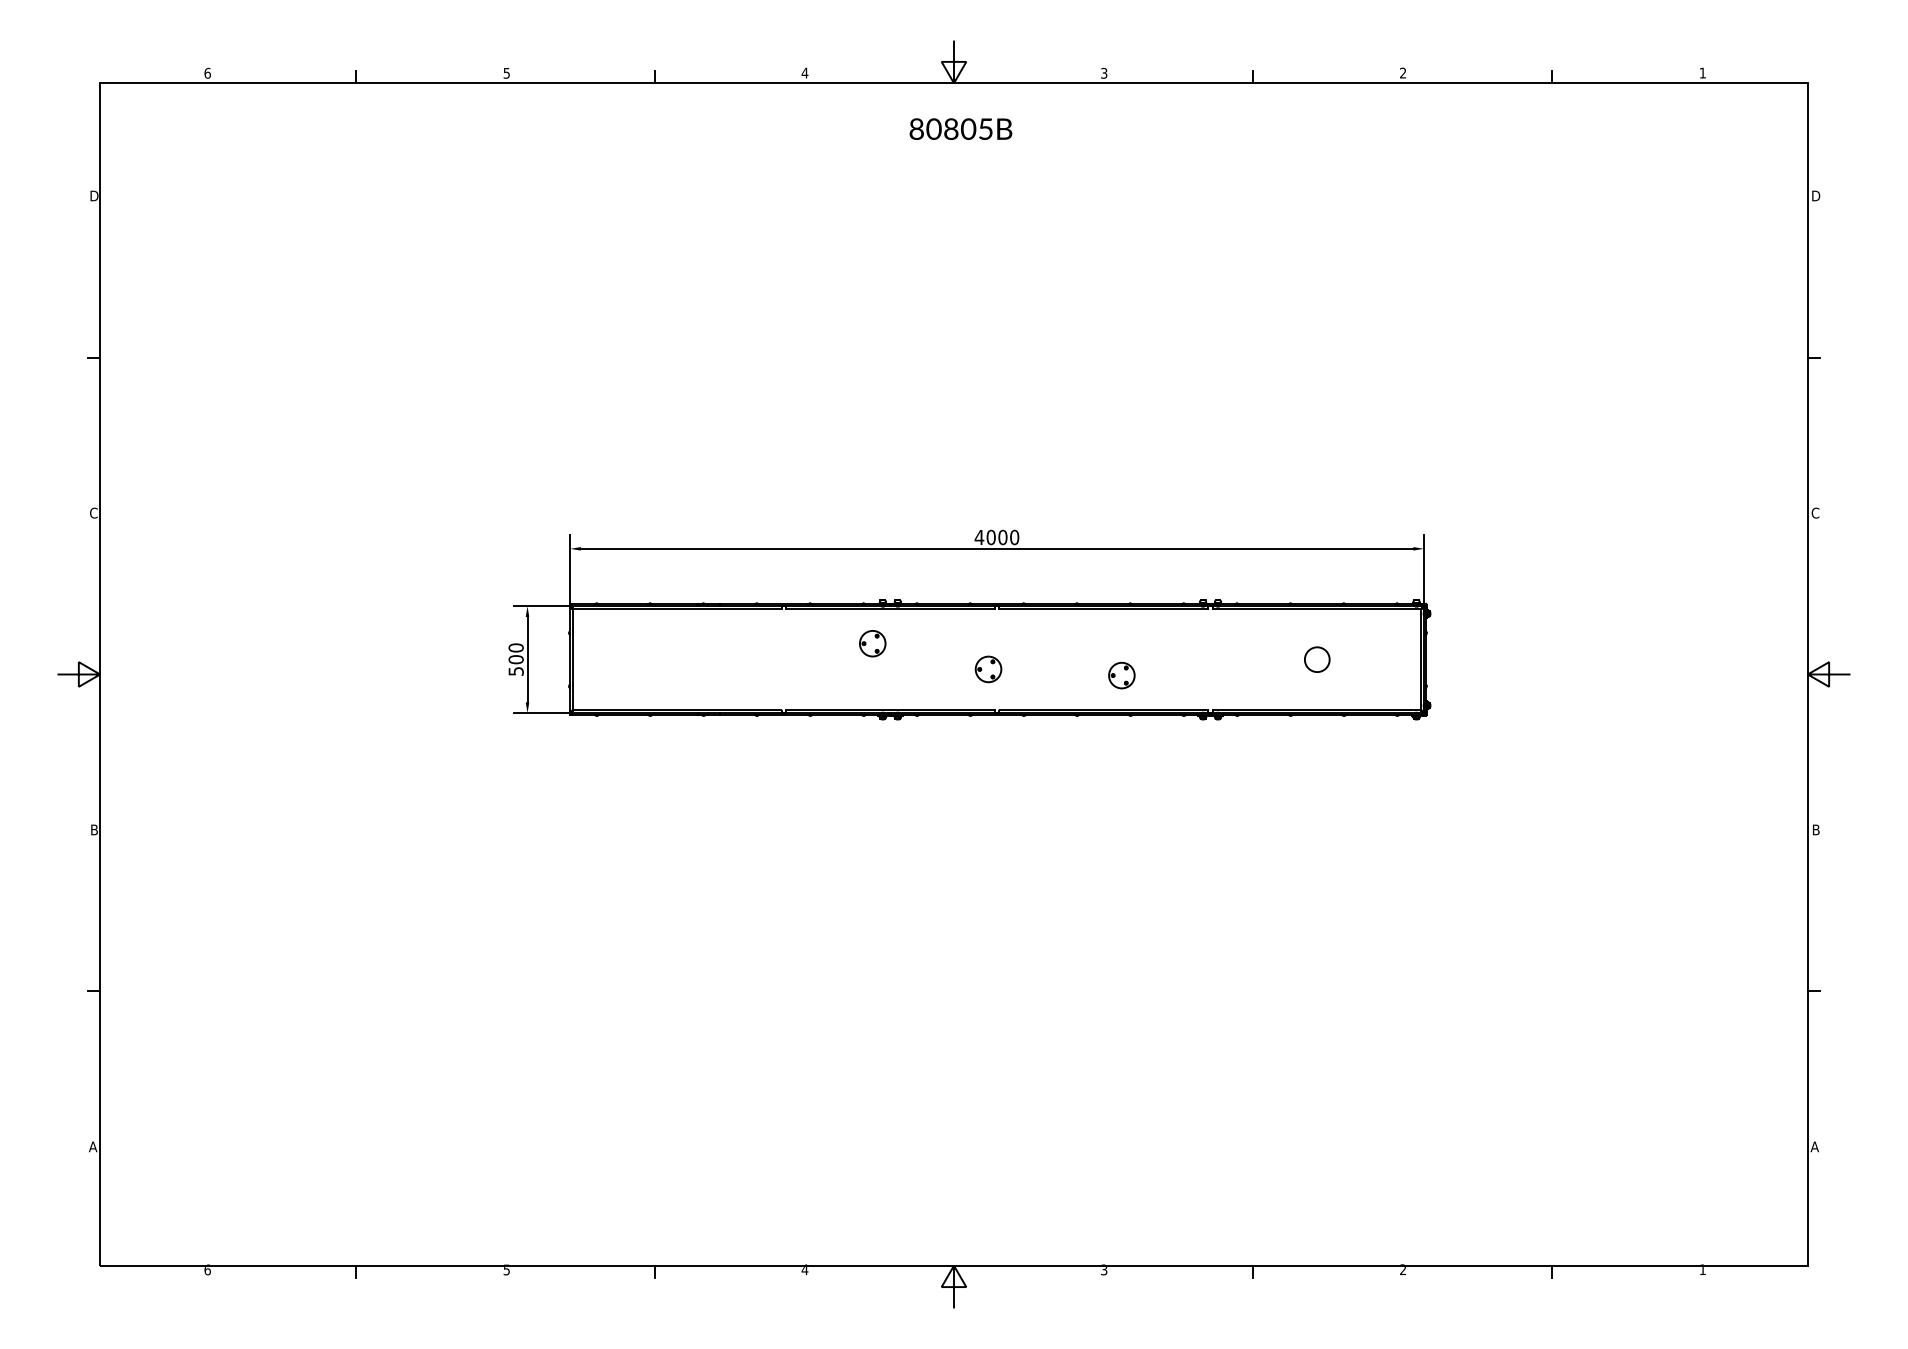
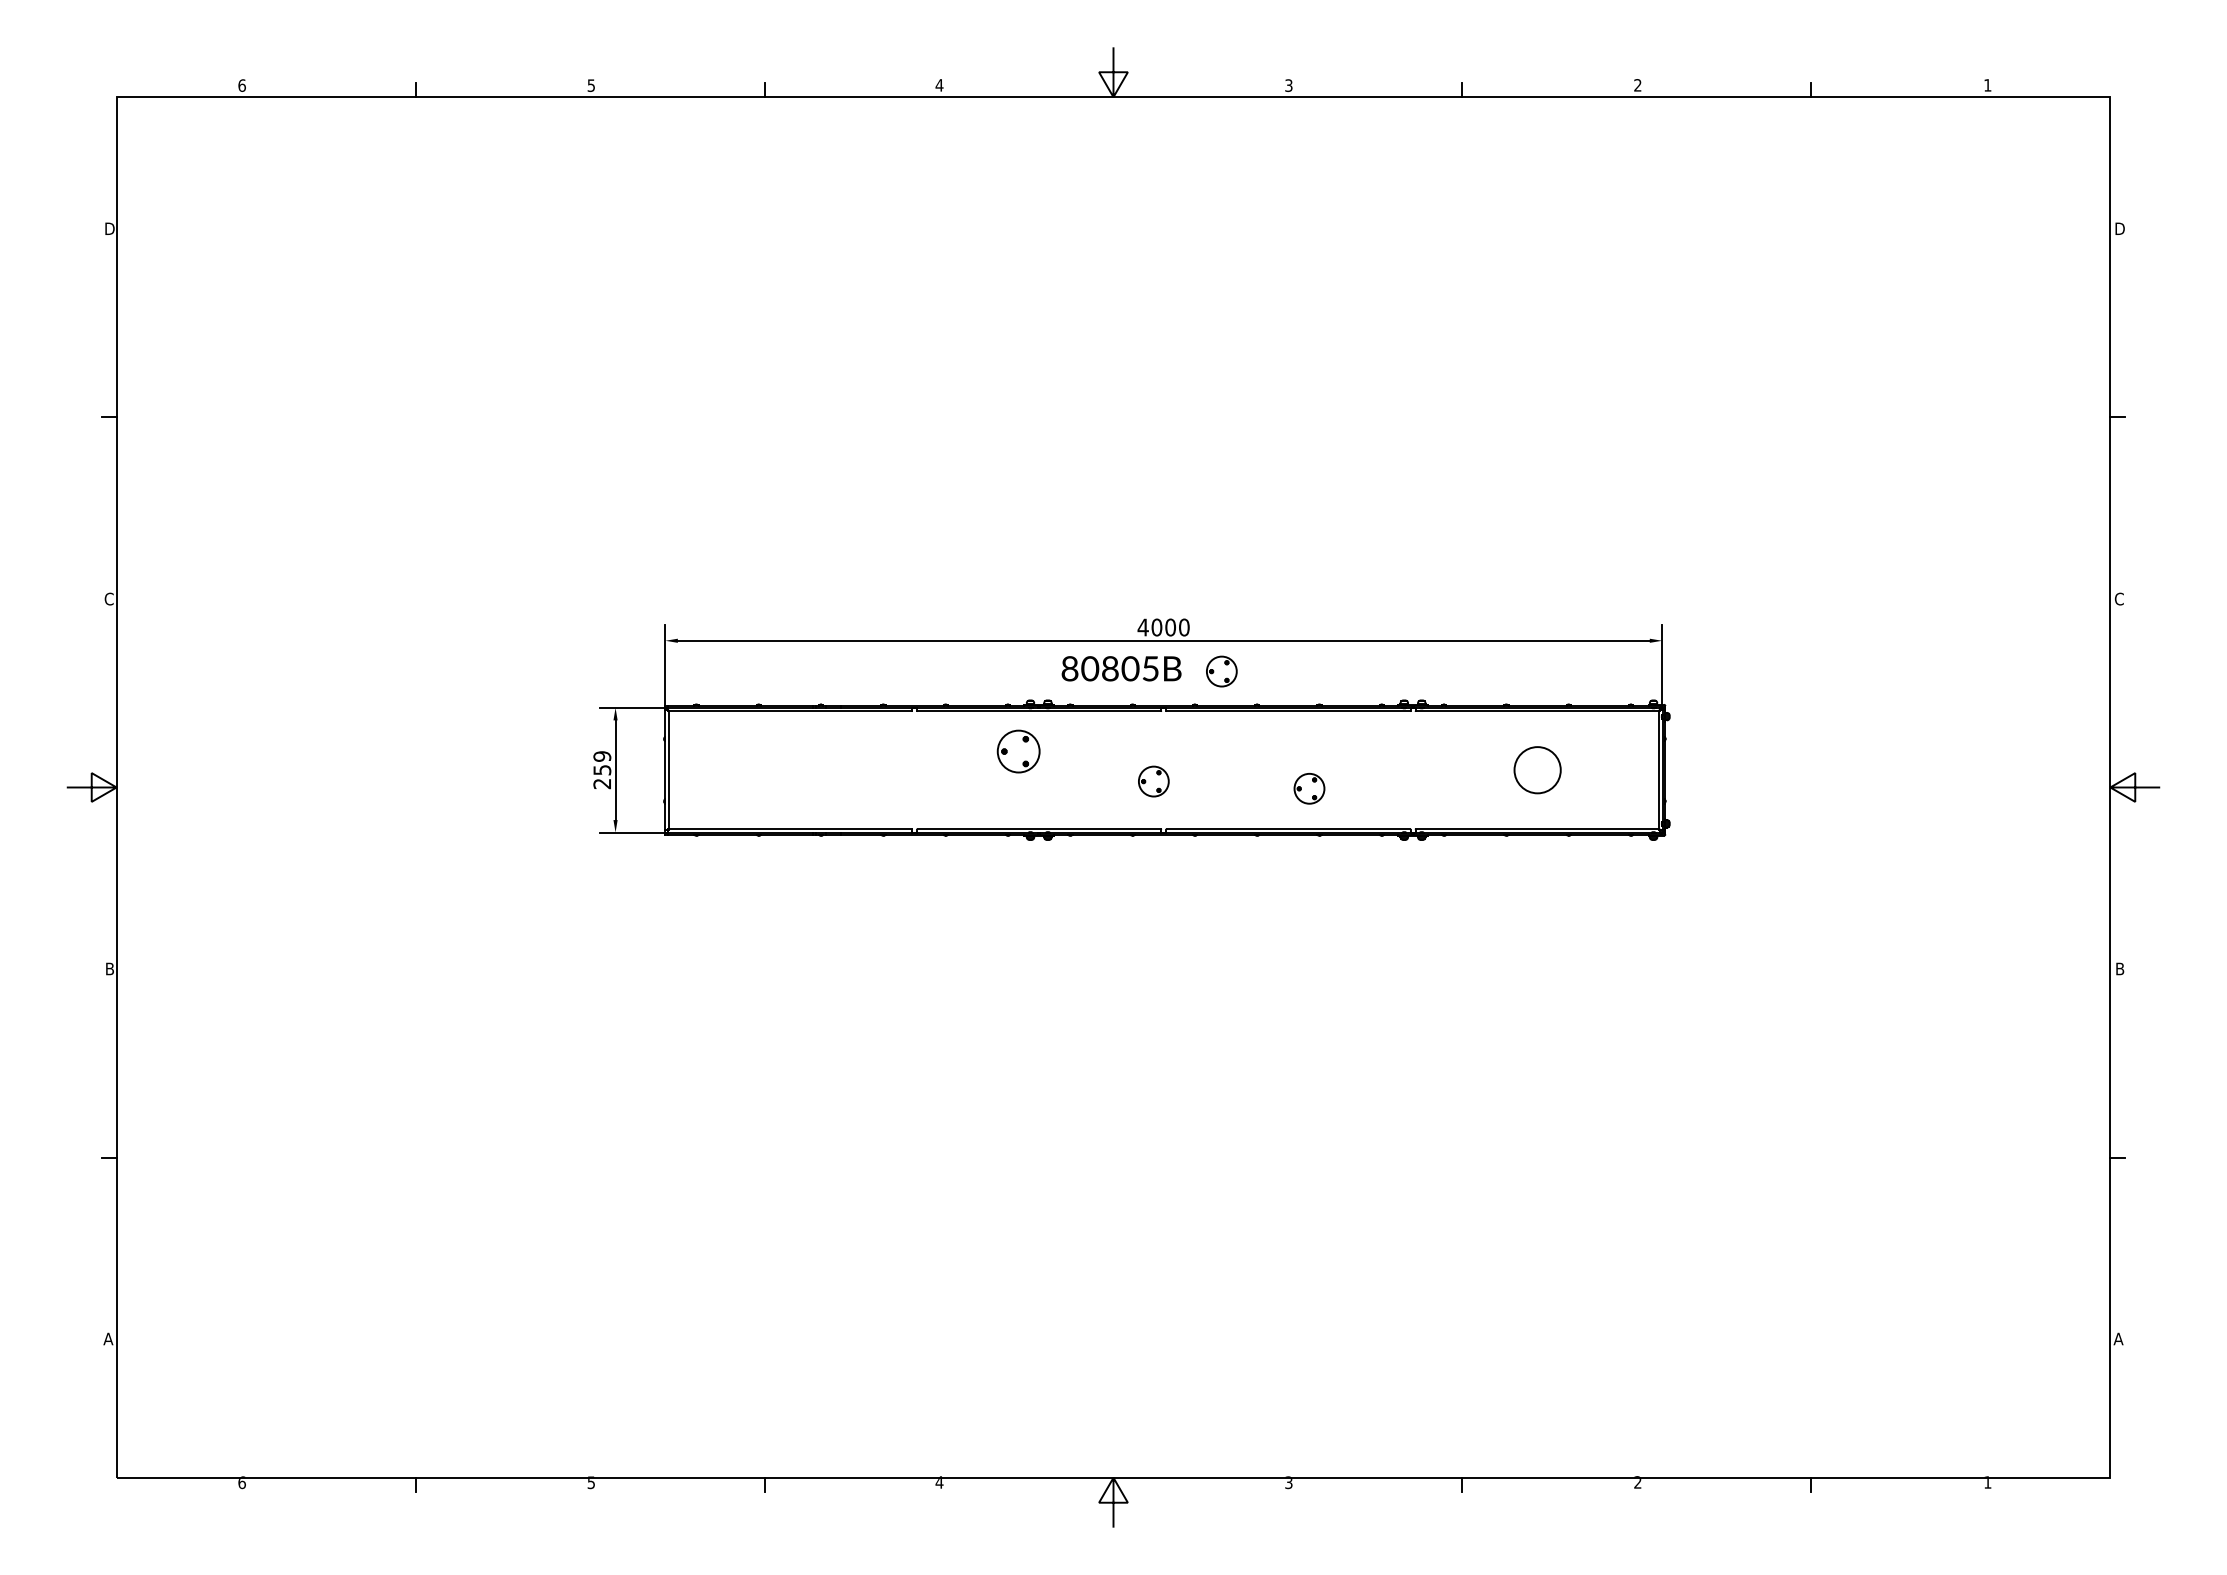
text: (960, 128) -> (1121, 668), moved
part: (1046, 575) -> (1221, 671), added
part: (872, 643) -> (1018, 751), size x1.4
text: (516, 659) -> (602, 770), 500 -> 259
circle: (1317, 659) -> (1537, 769), size x1.6

